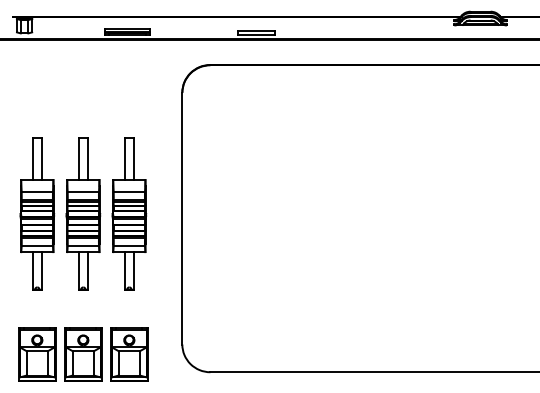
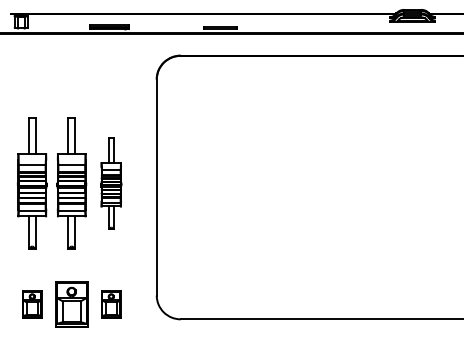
part: (129, 213) -> (111, 183), size x0.7
part: (37, 354) -> (32, 304), size x0.6
part: (129, 354) -> (111, 304), size x0.6

